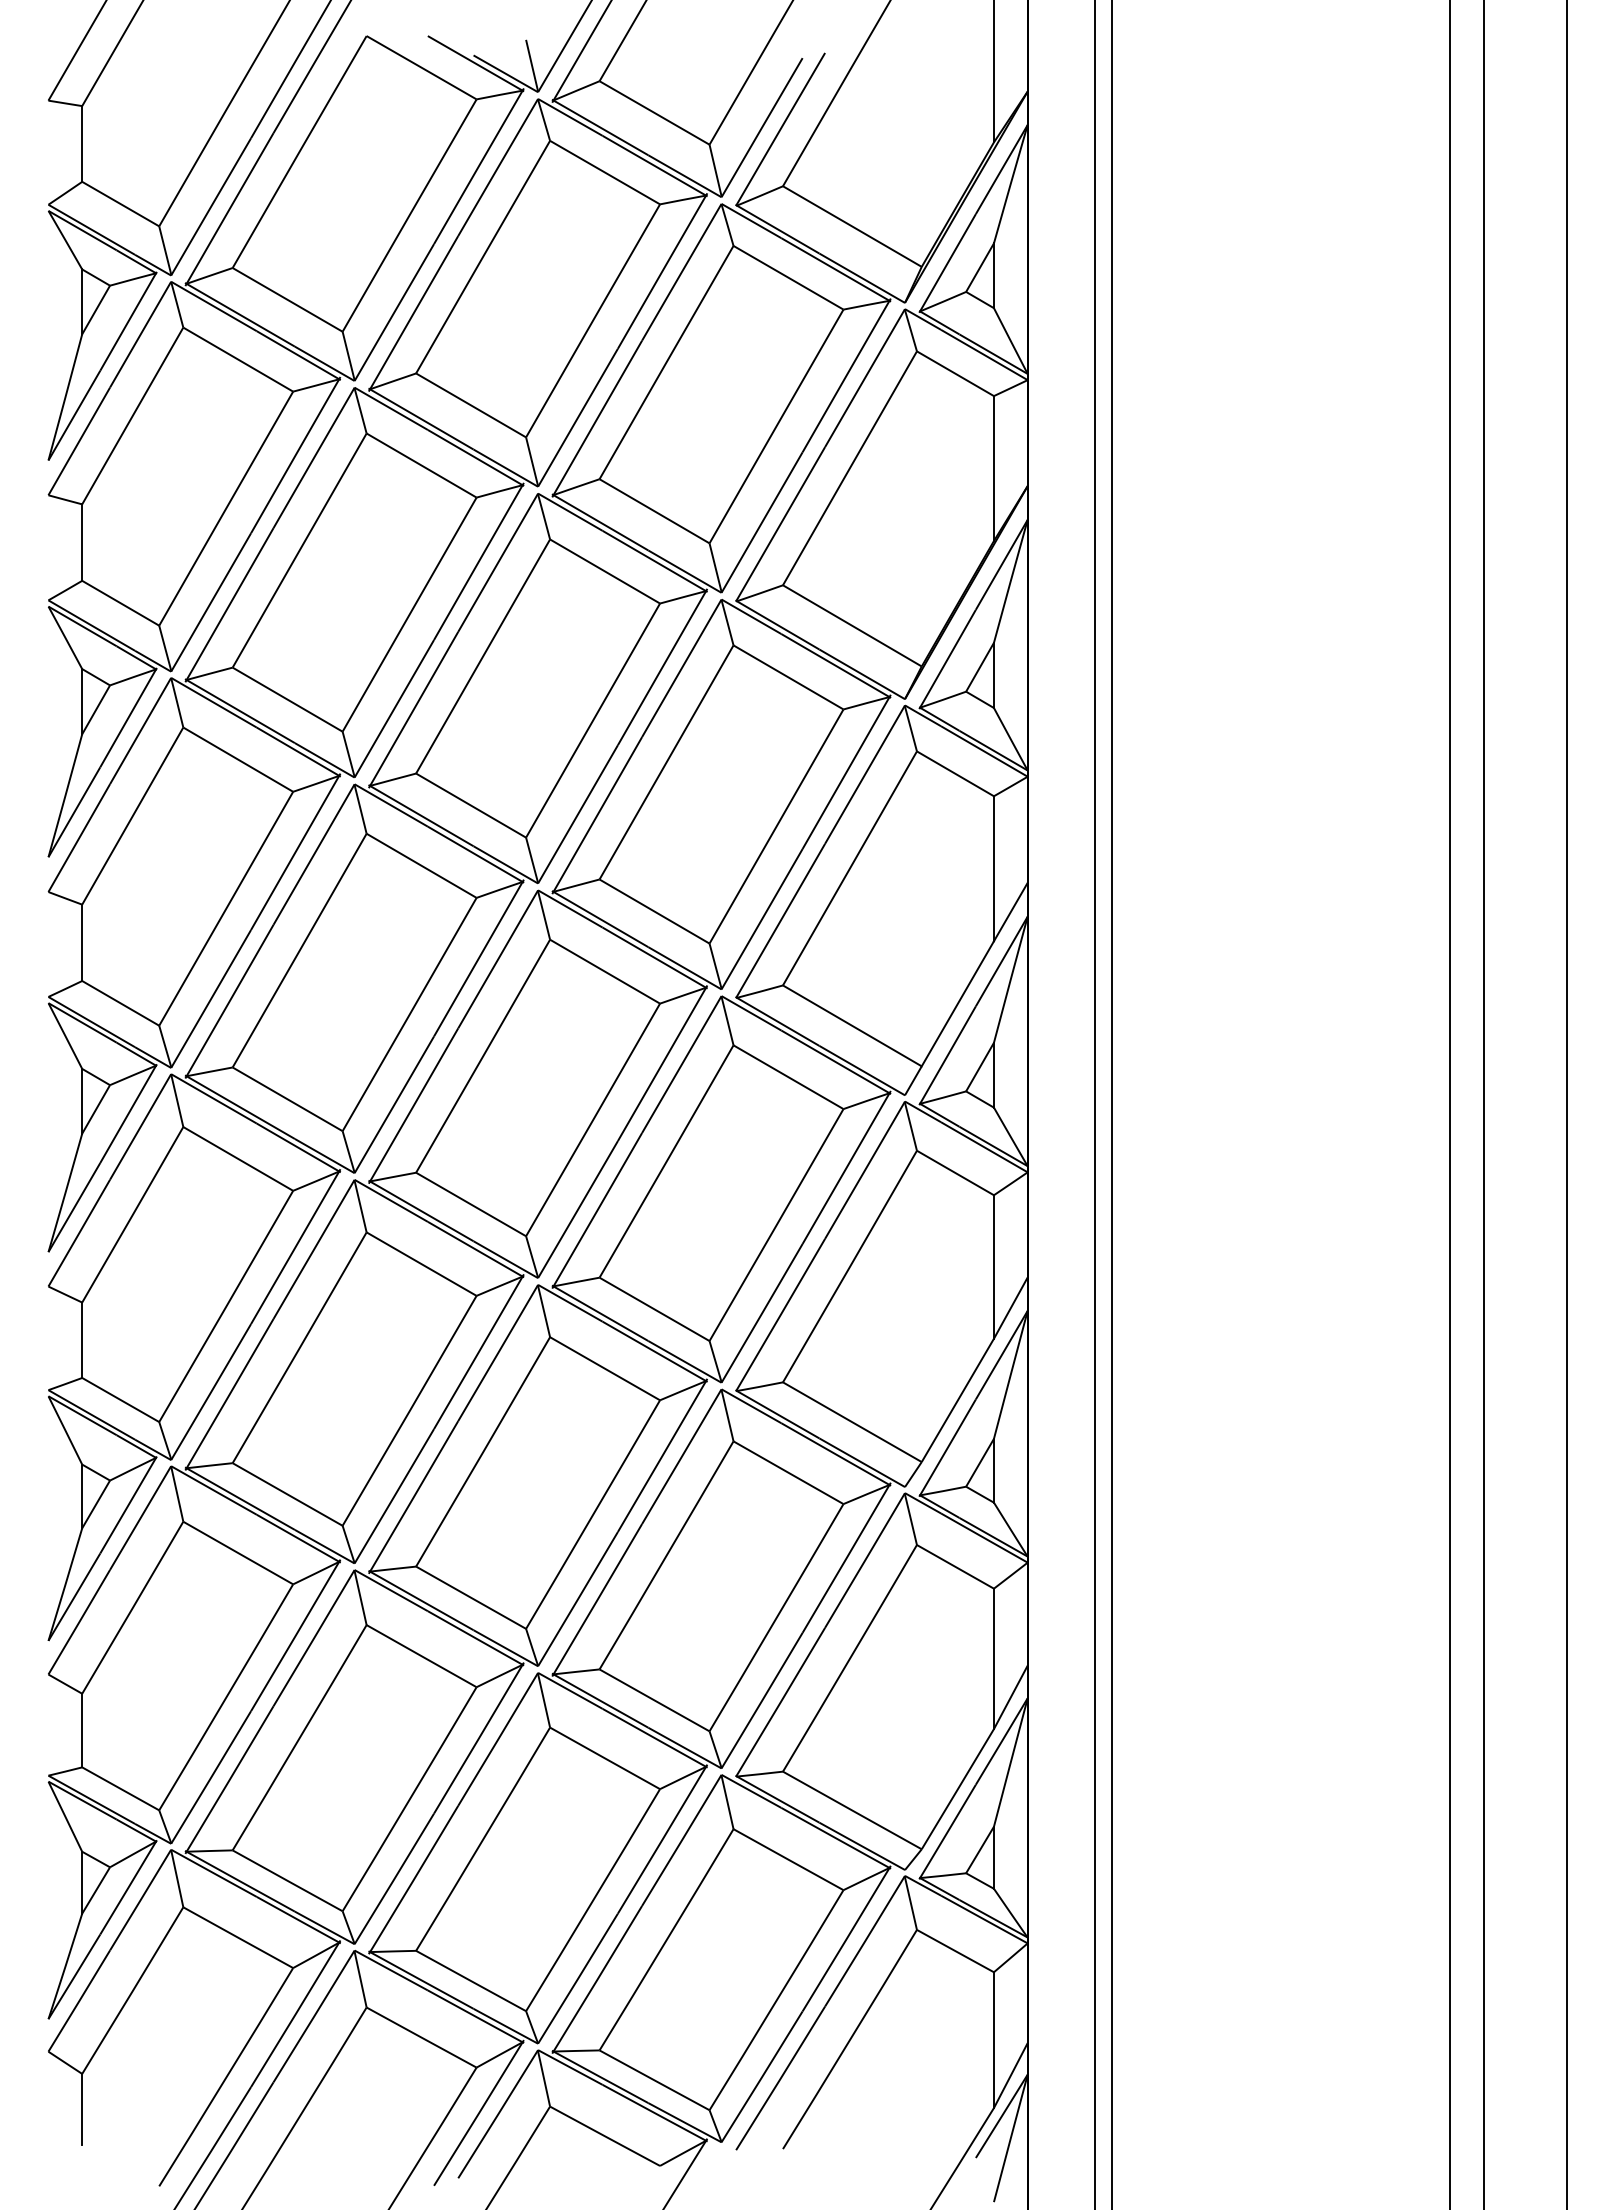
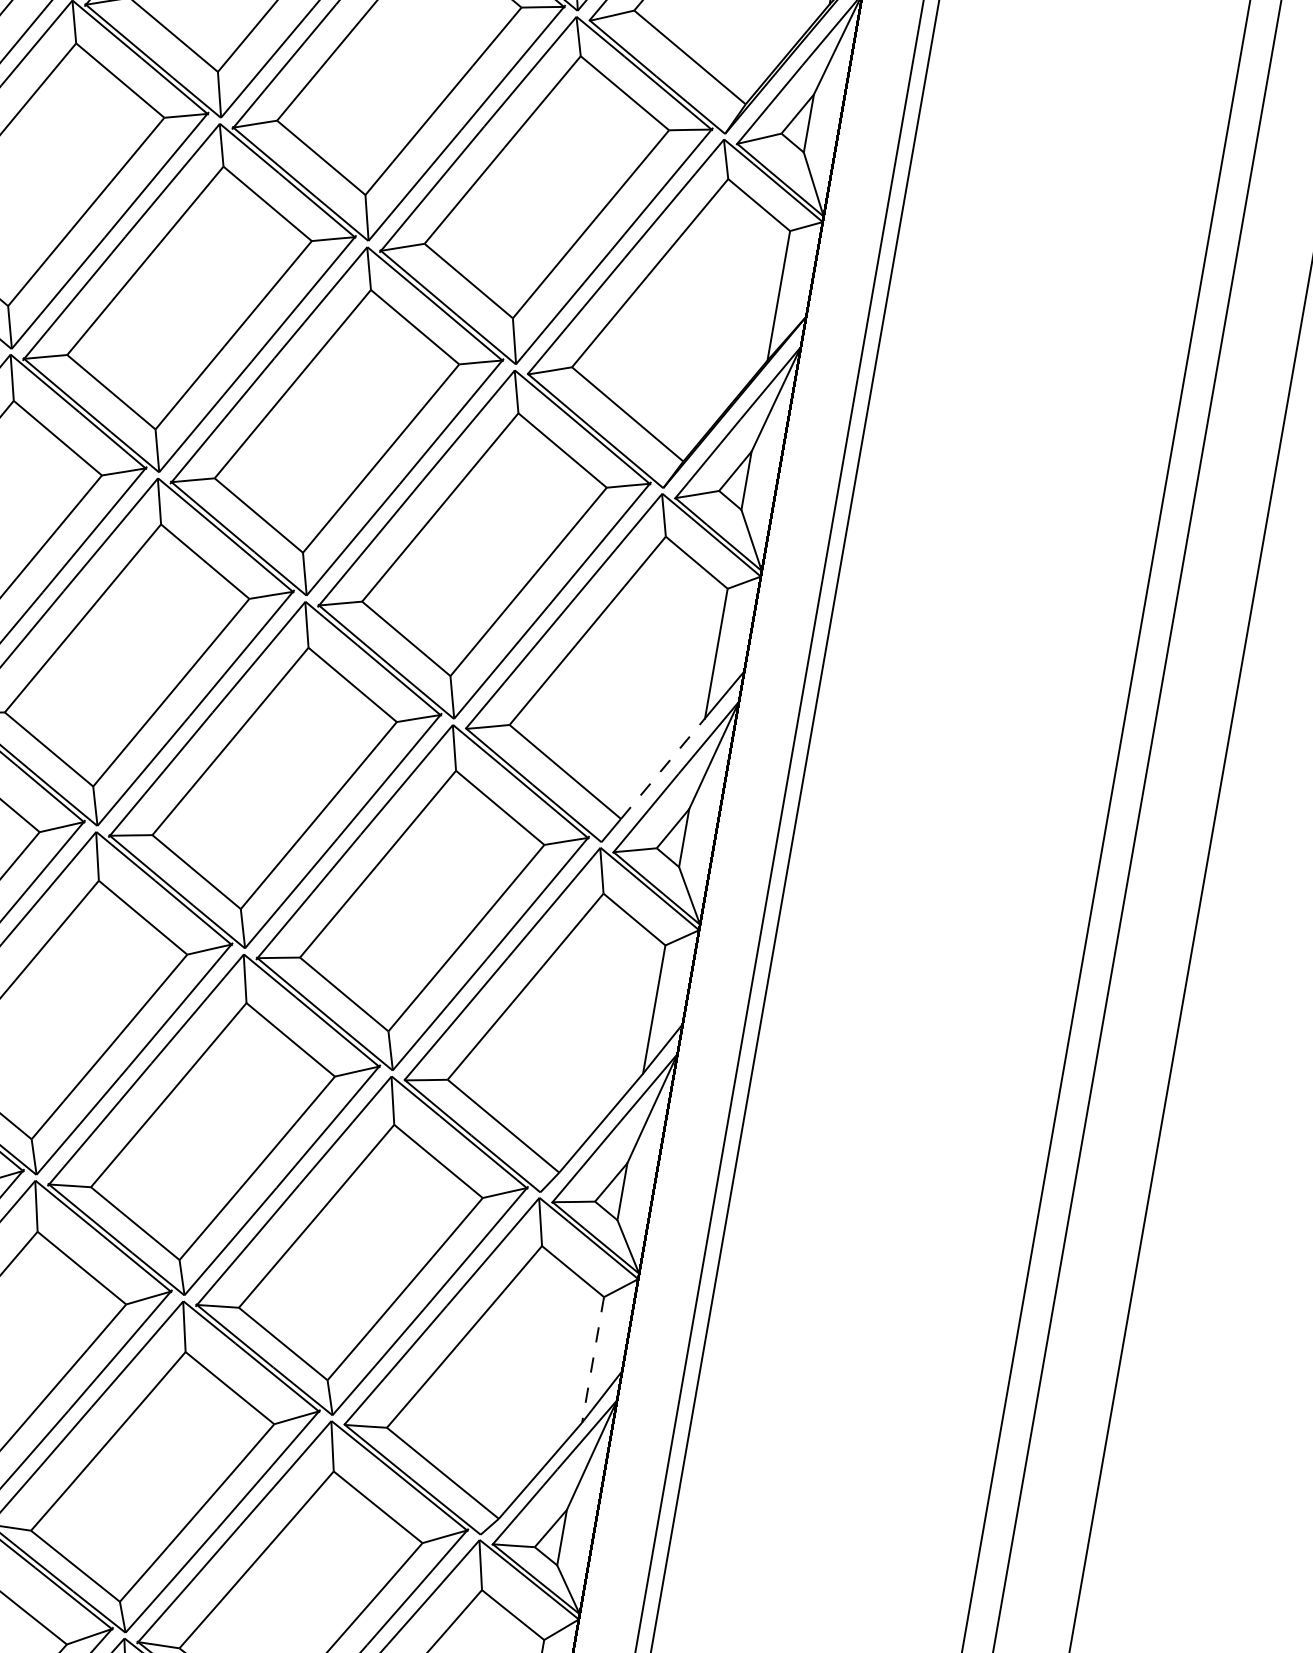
line: (958, 1003) -> (663, 768), solid -> dashed
line: (993, 1659) -> (592, 1360), solid -> dashed

